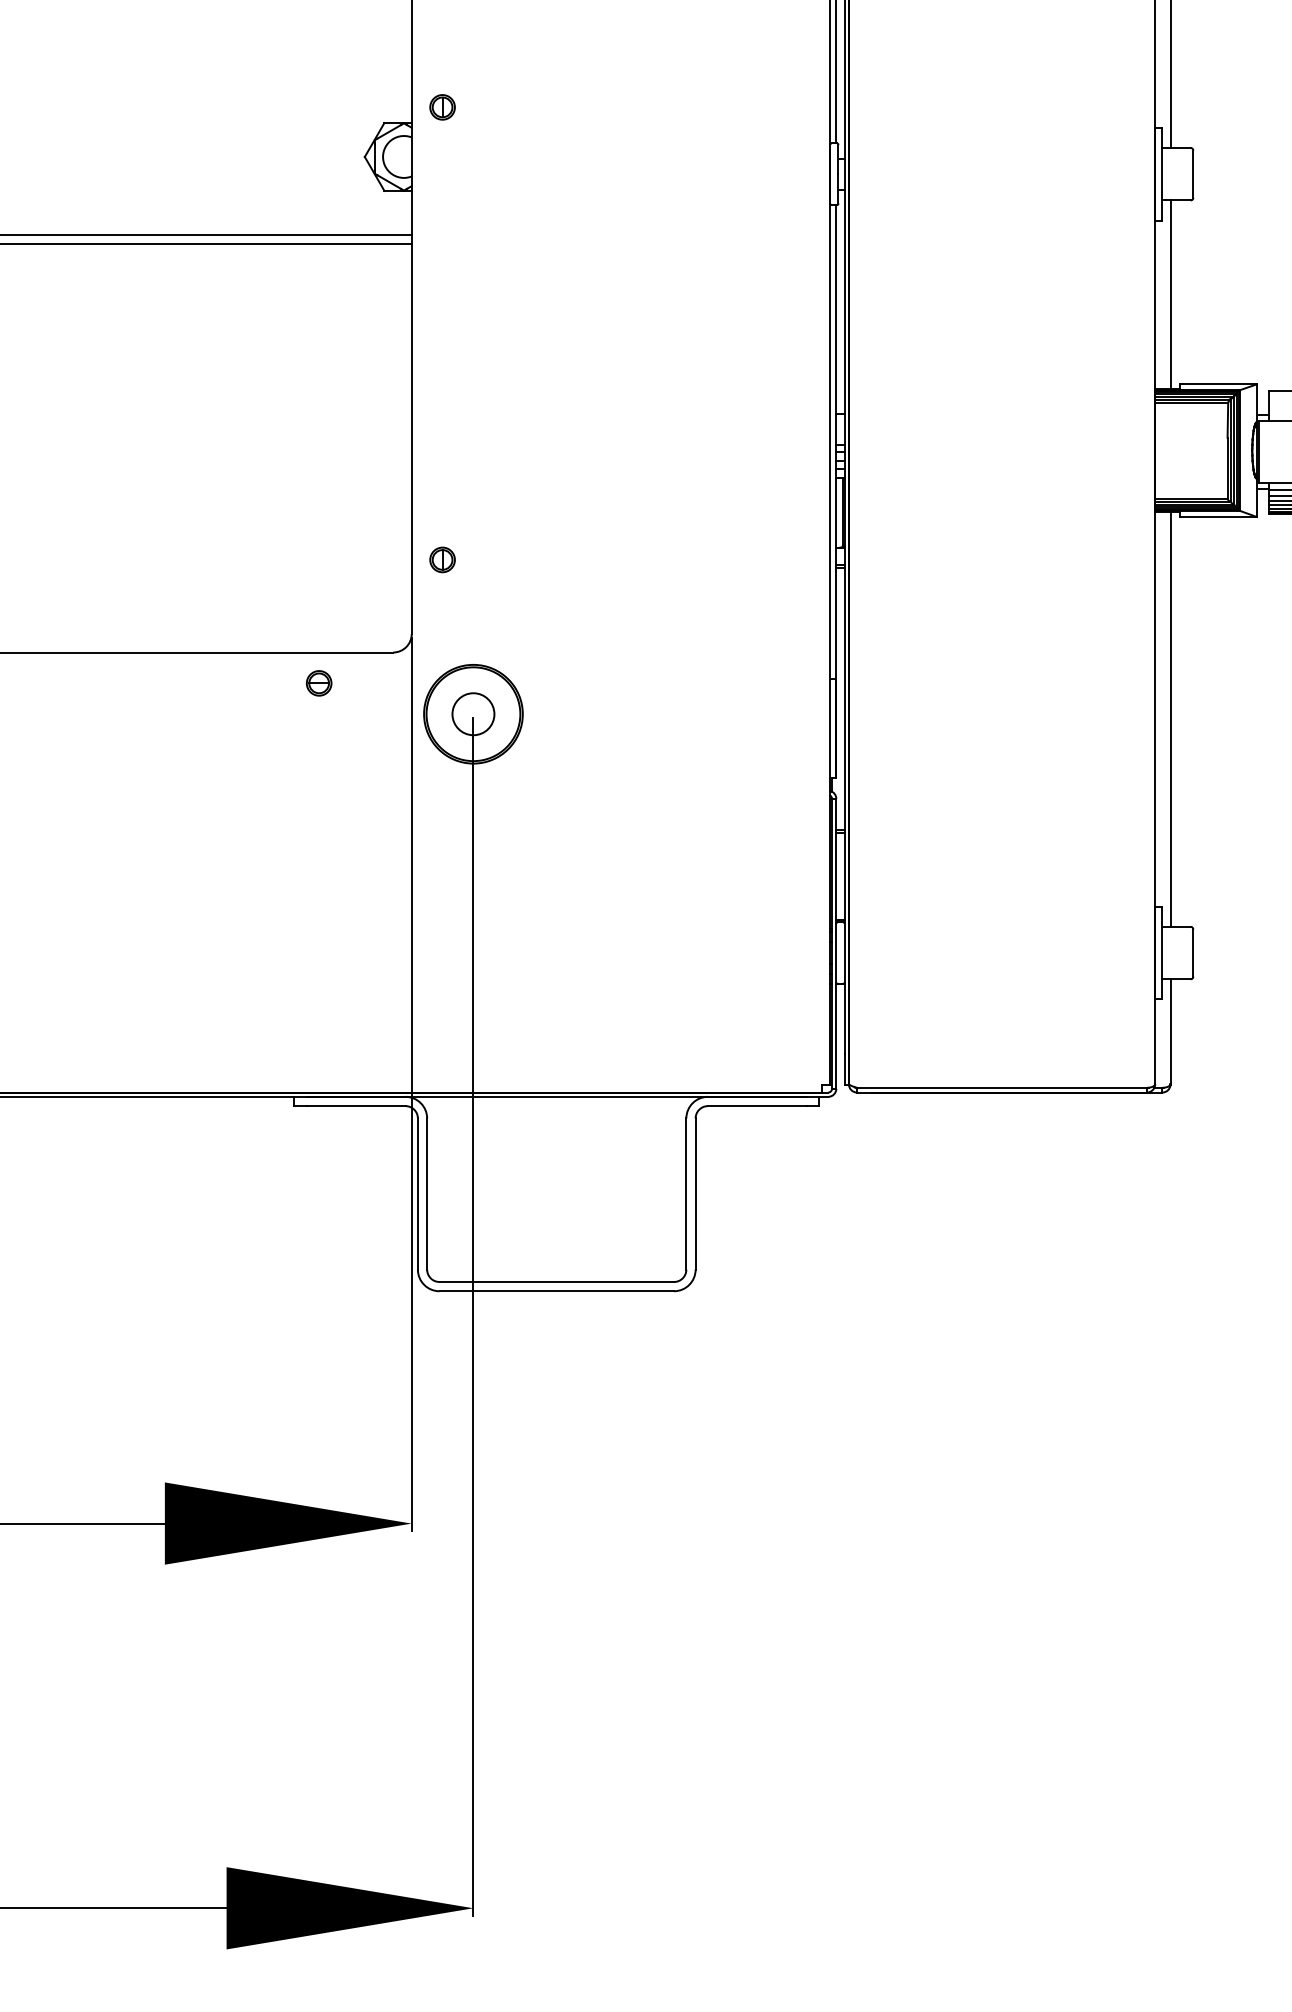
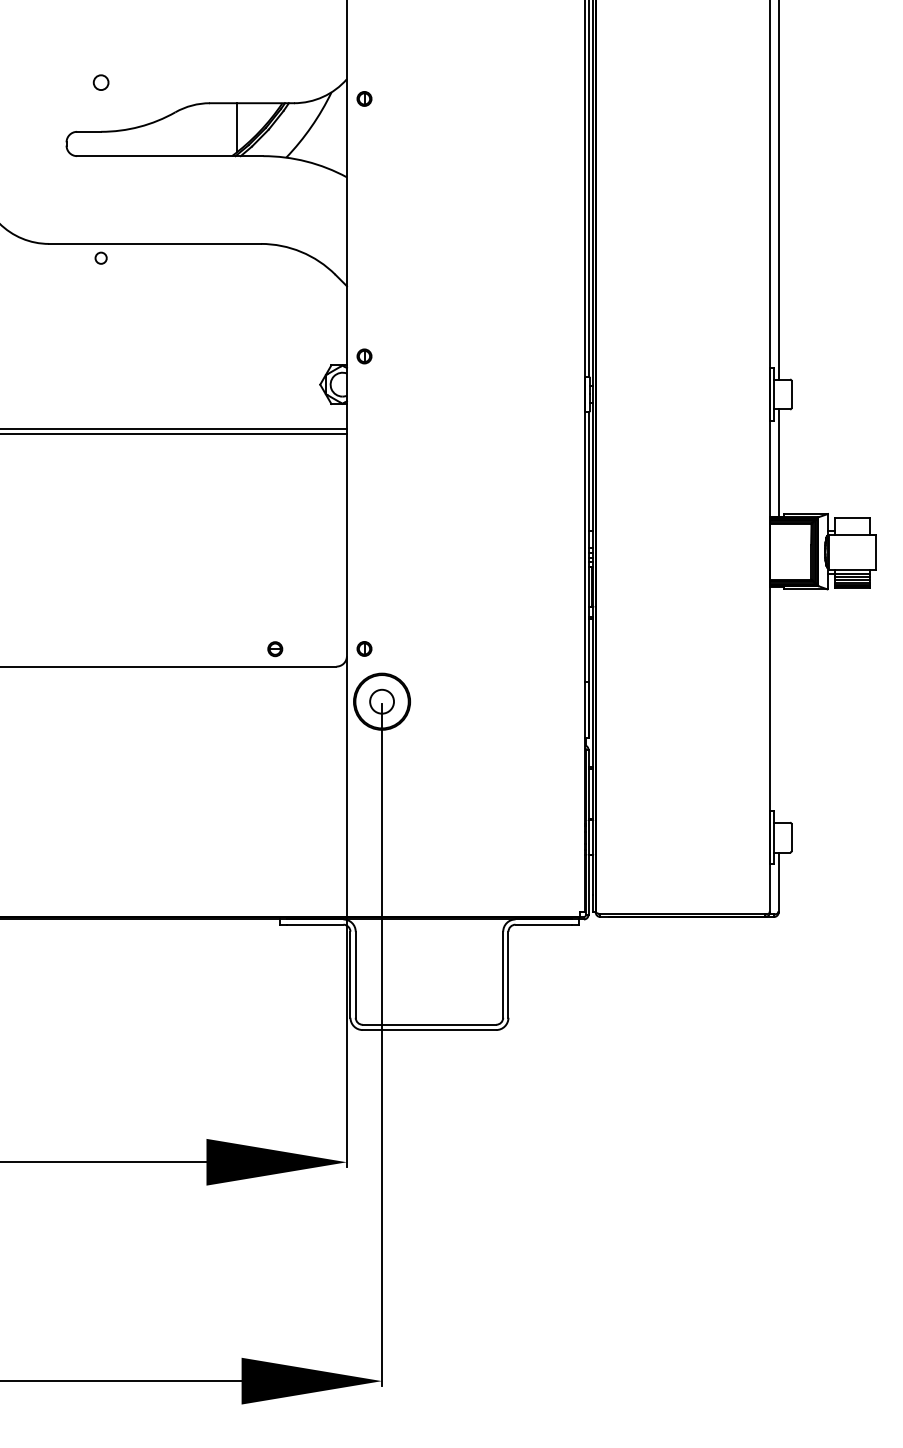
part: (442, 559) -> (364, 648), moved
part: (319, 683) -> (275, 649), moved
line: (1170, 719) -> (778, 704), removed

